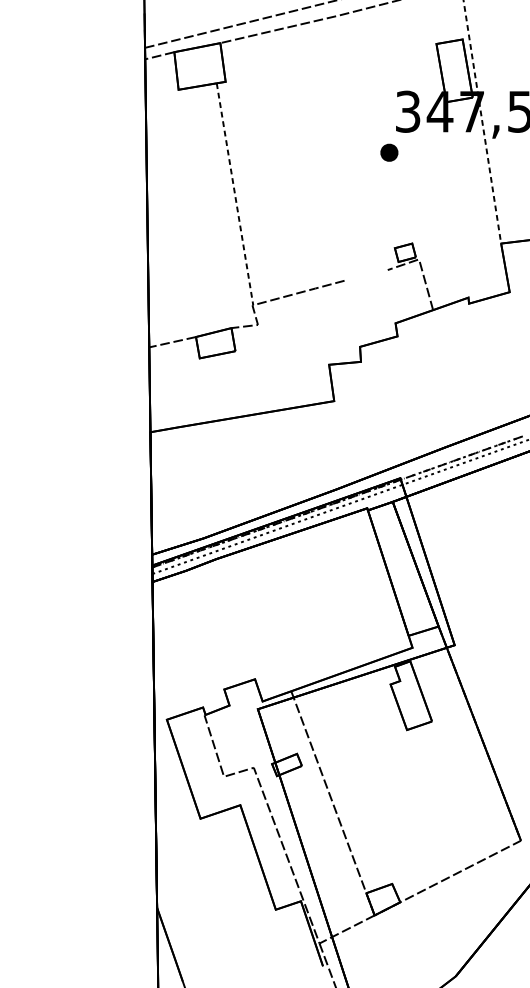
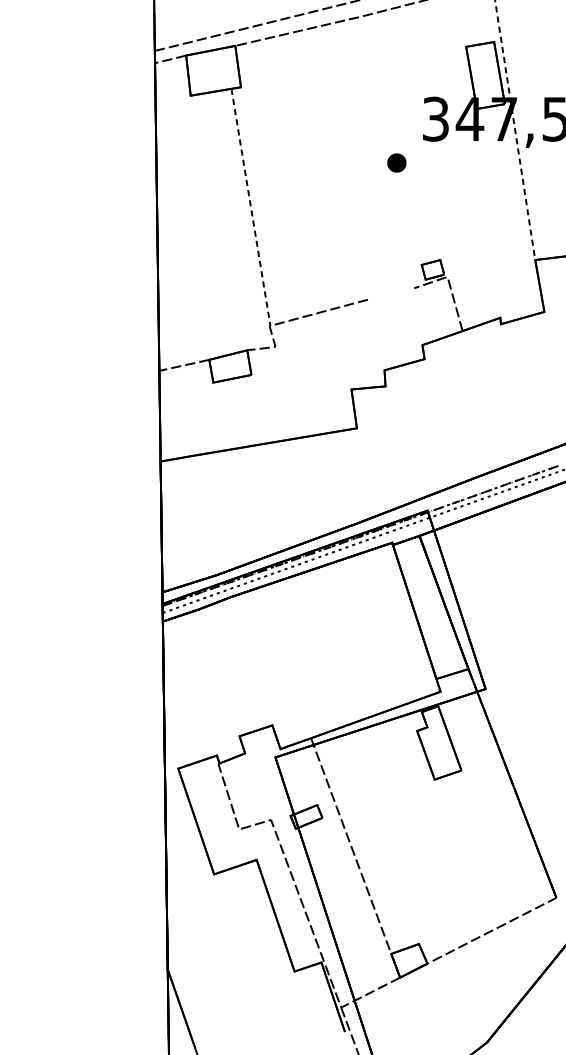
part: (389, 152) -> (396, 162), moved

